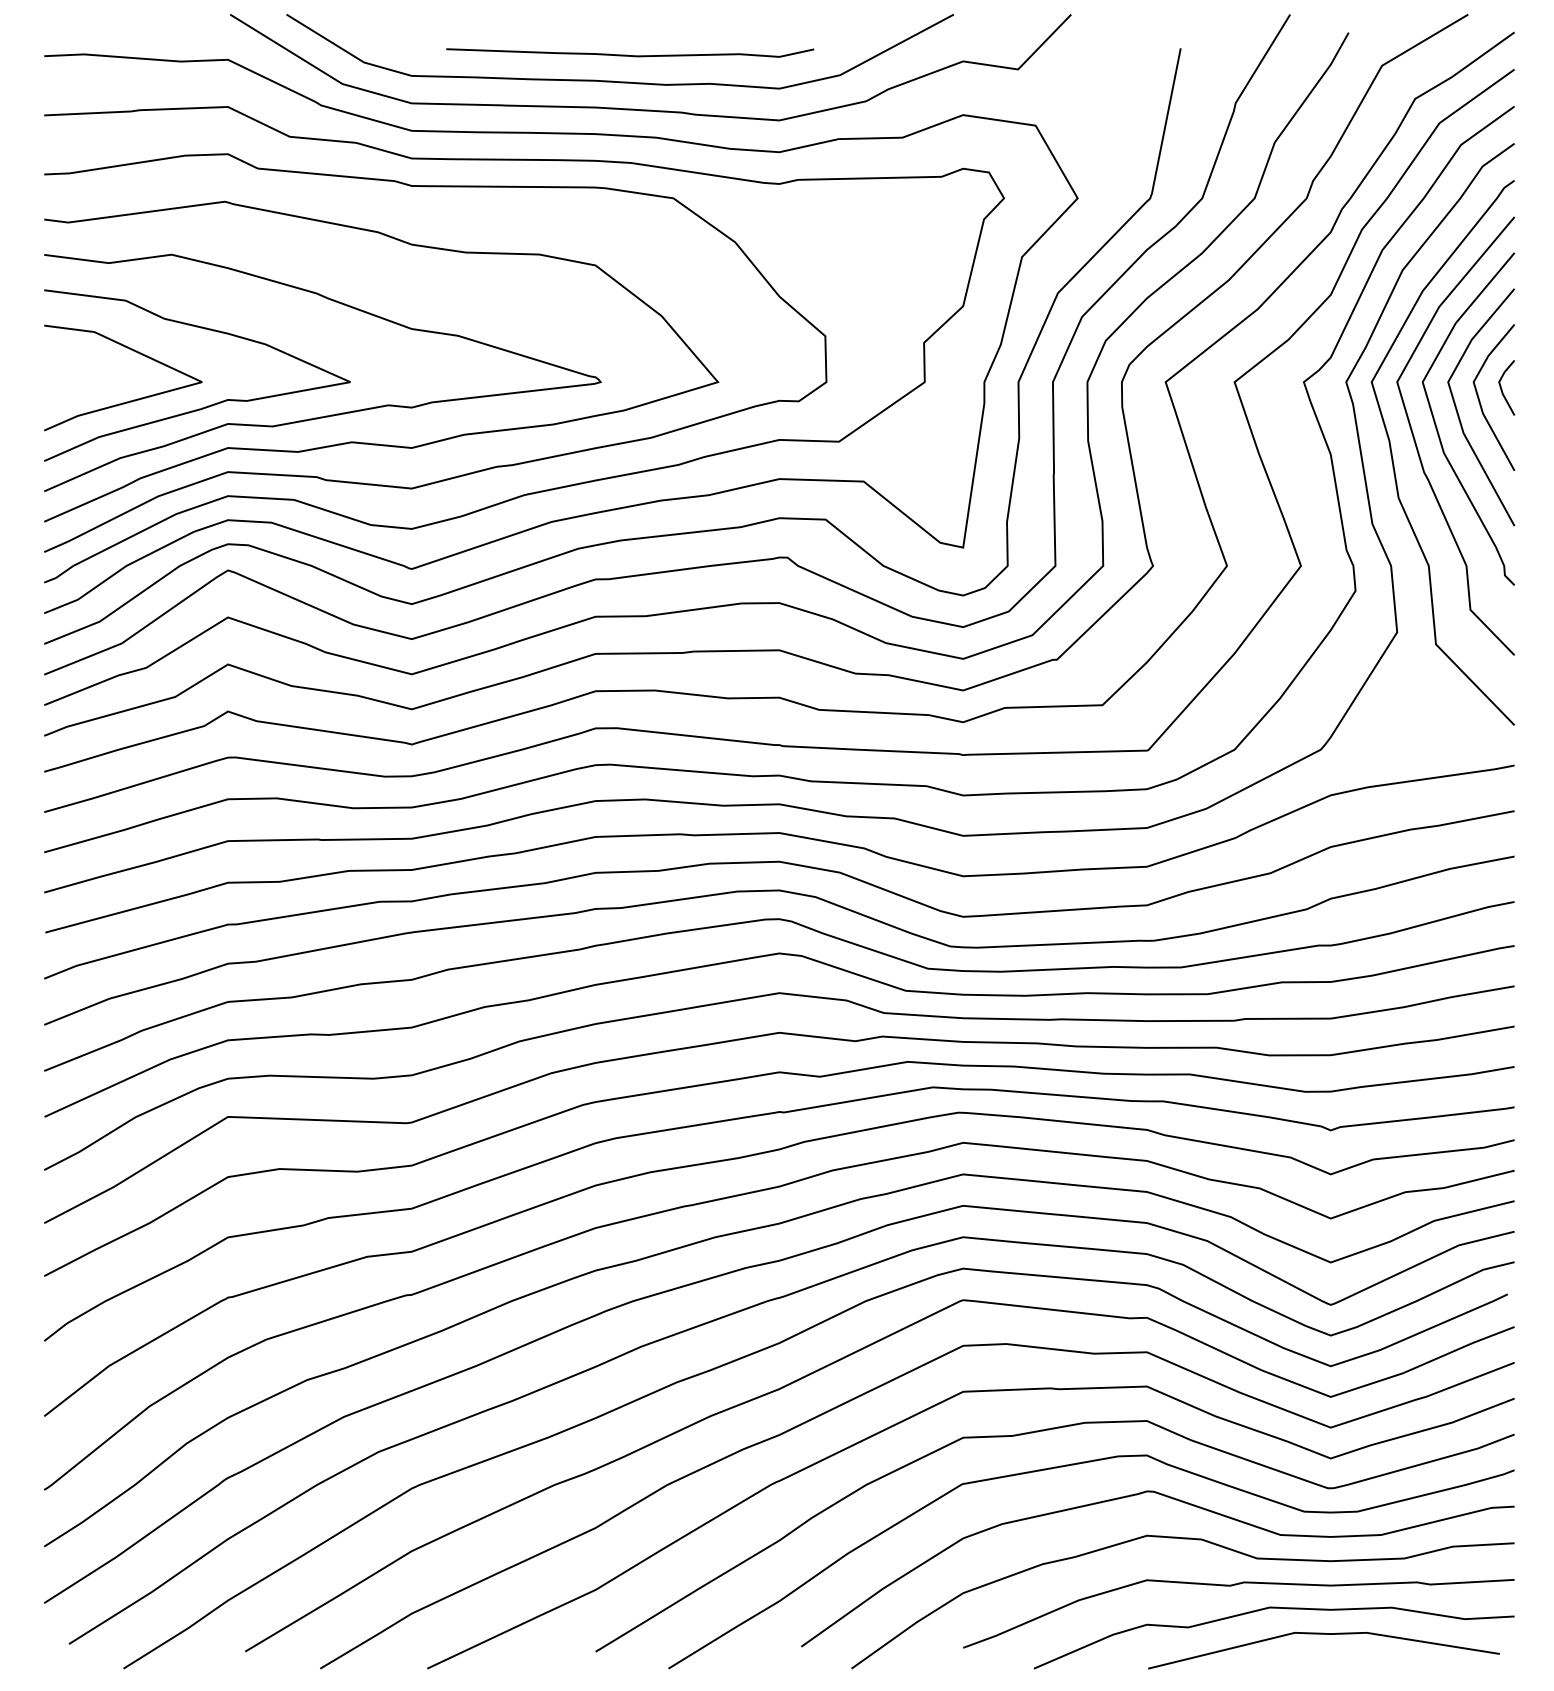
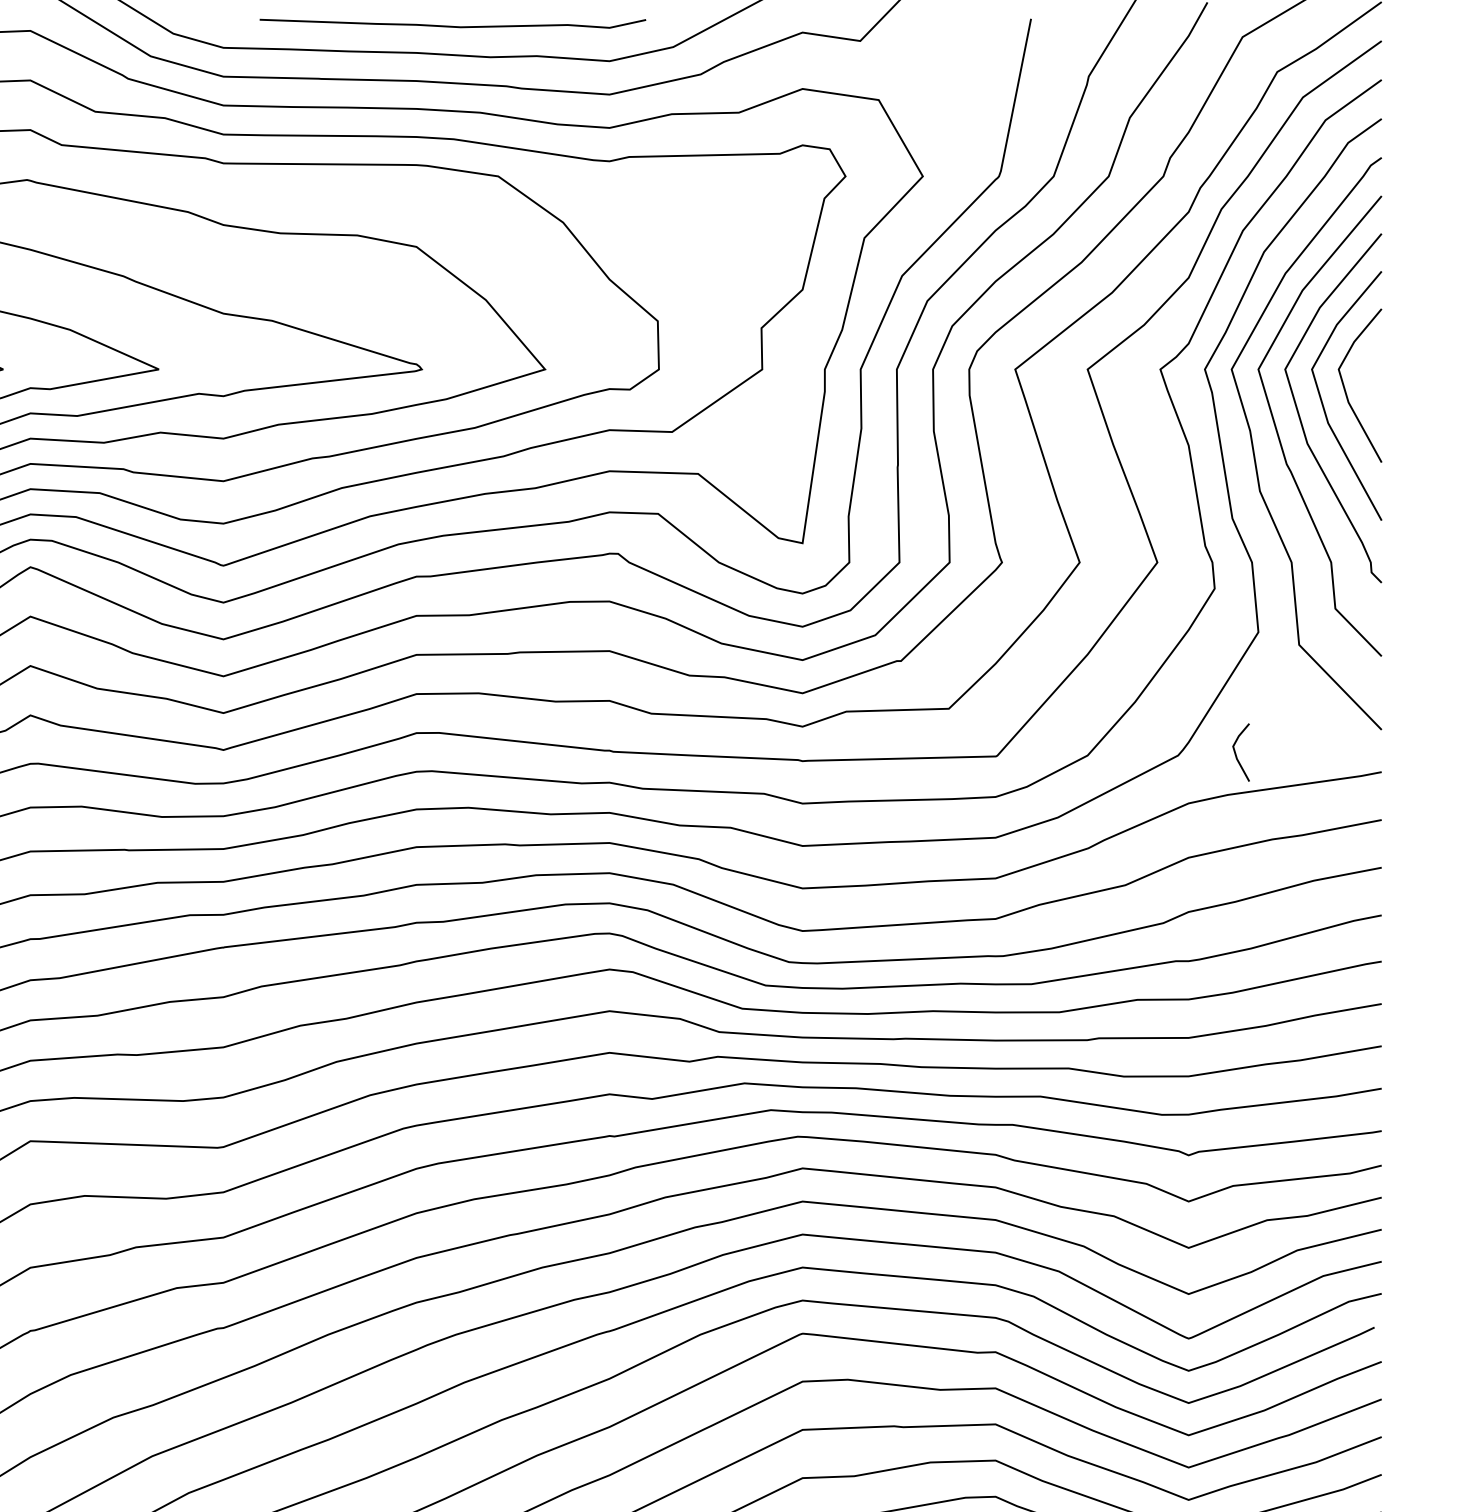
line: (1502, 389) -> (1236, 754), moved

